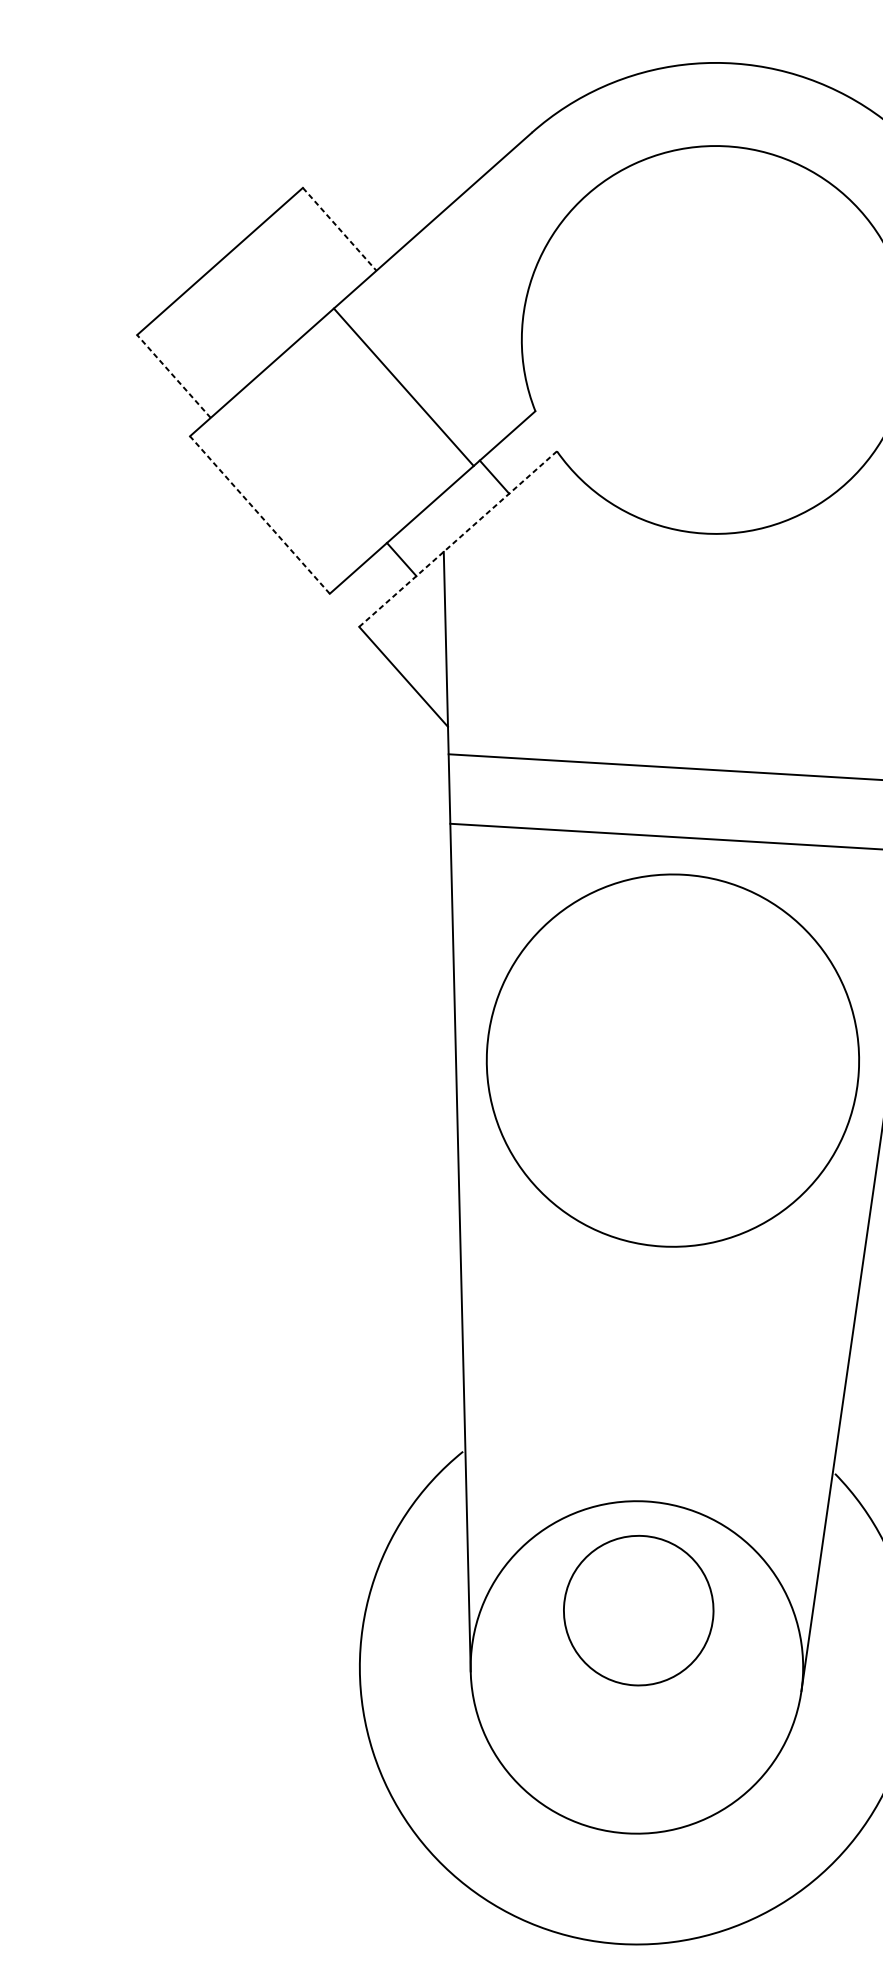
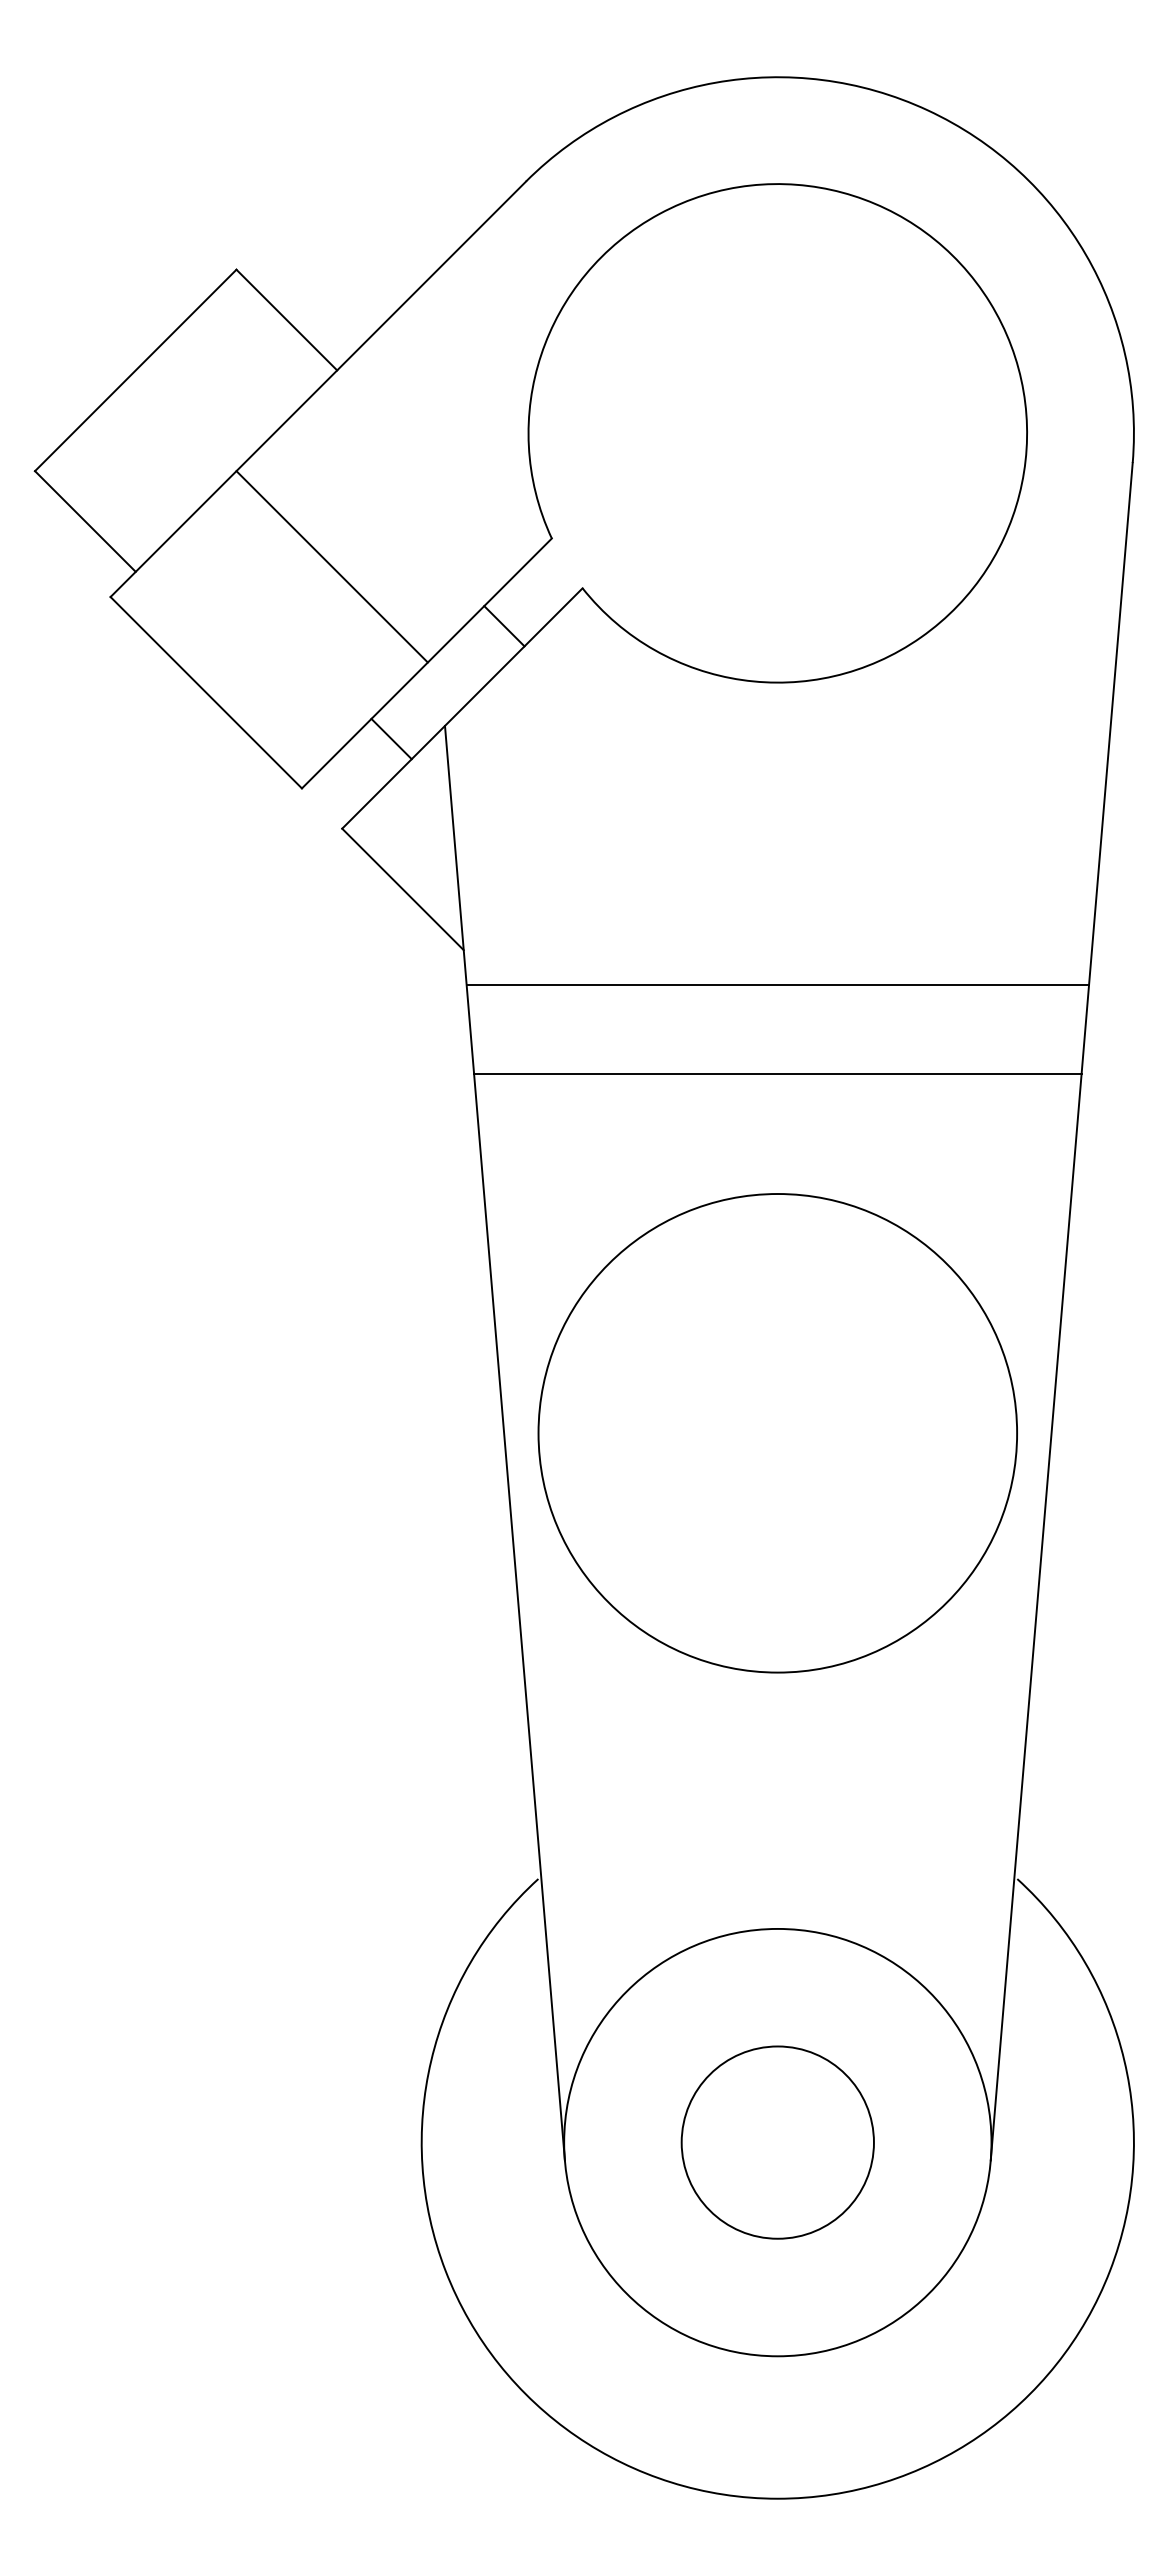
line: (340, 229) -> (287, 320), dashed -> solid
line: (174, 376) -> (85, 521), dashed -> solid
line: (403, 386) -> (331, 566), moved
line: (259, 514) -> (205, 692), dashed -> solid
line: (458, 539) -> (462, 708), dashed -> solid
circle: (672, 1060) -> (777, 1433), moved
circle: (638, 1610) -> (777, 2142), moved

